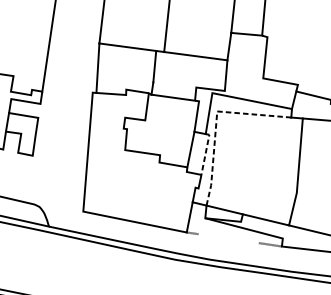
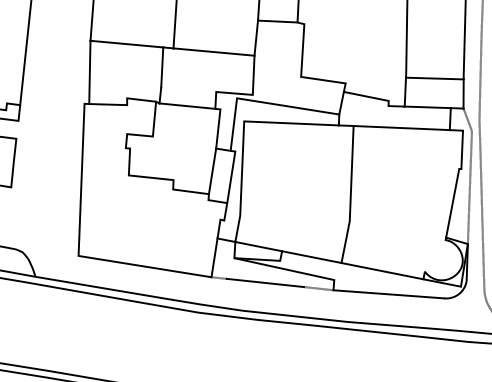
line: (216, 121) -> (243, 134), dashed -> solid
line: (205, 152) -> (231, 174), dashed -> solid
line: (228, 238) -> (264, 282), added

